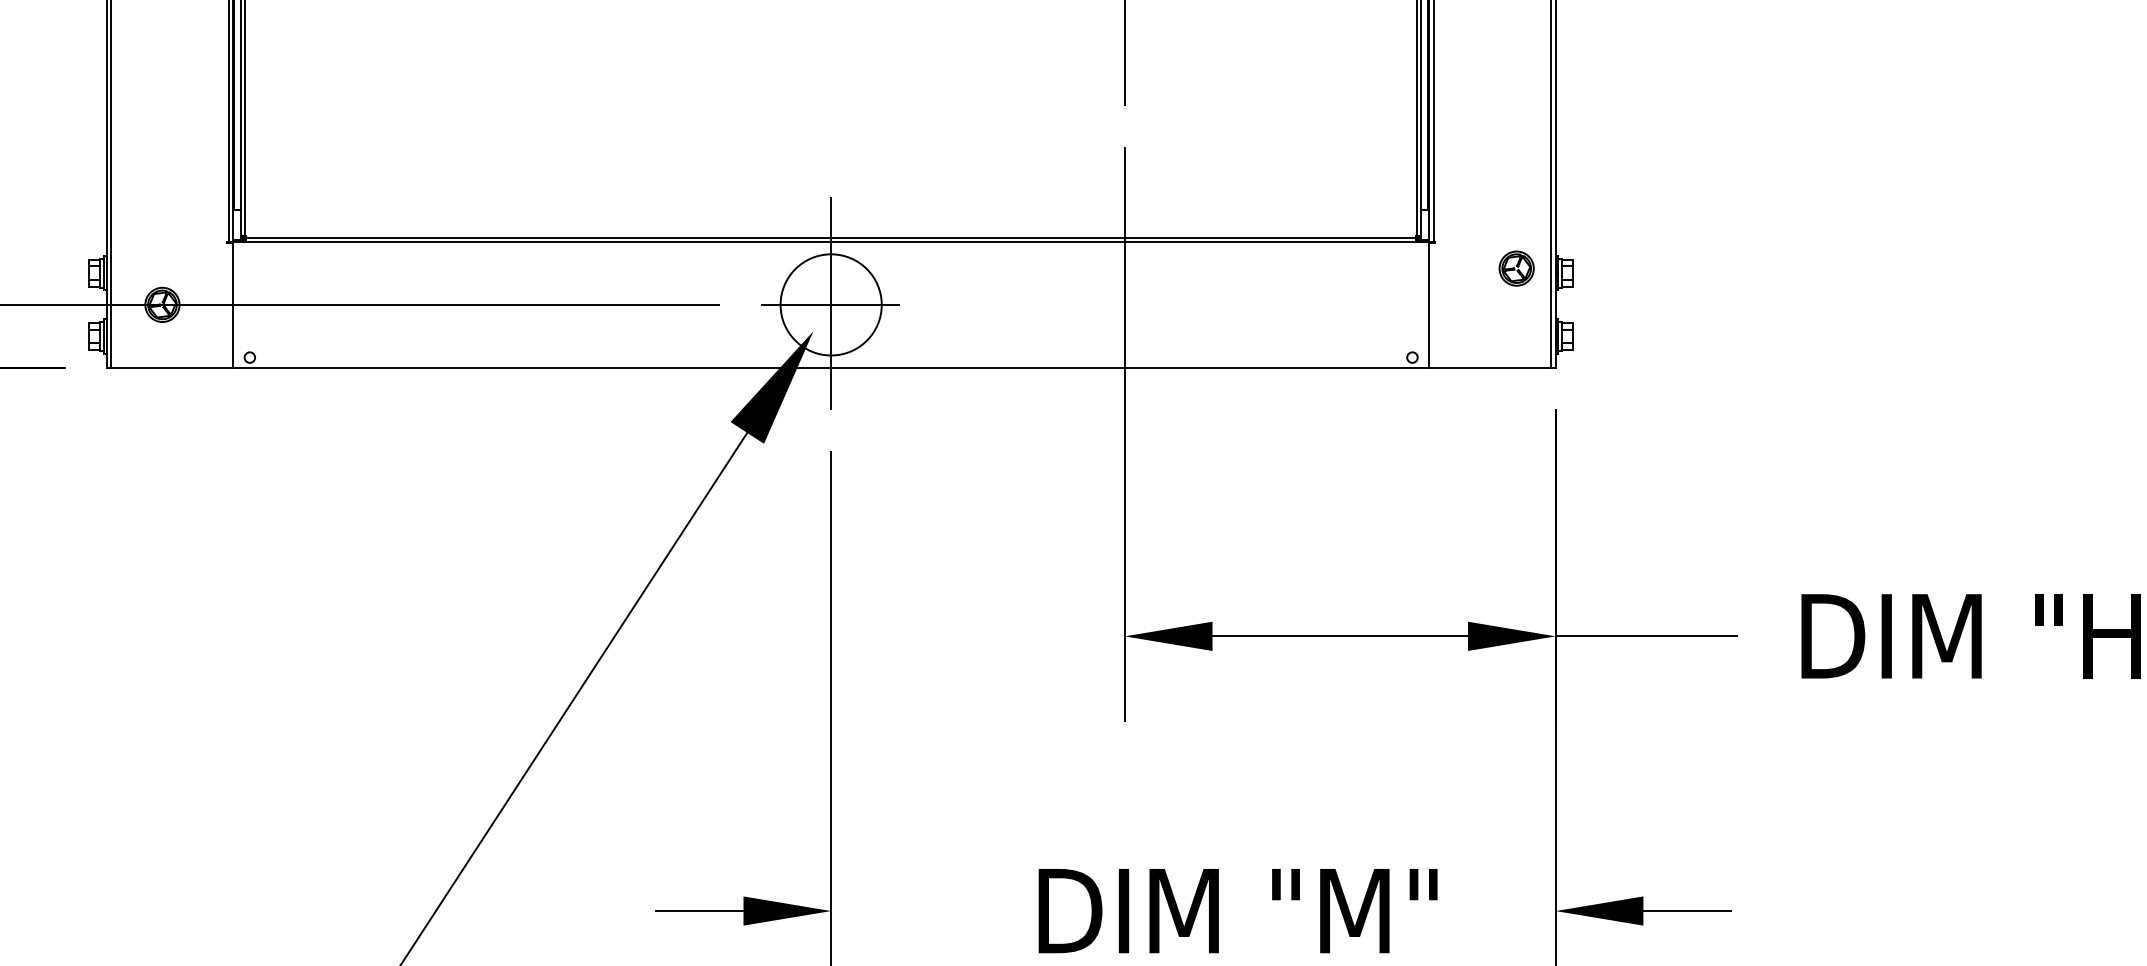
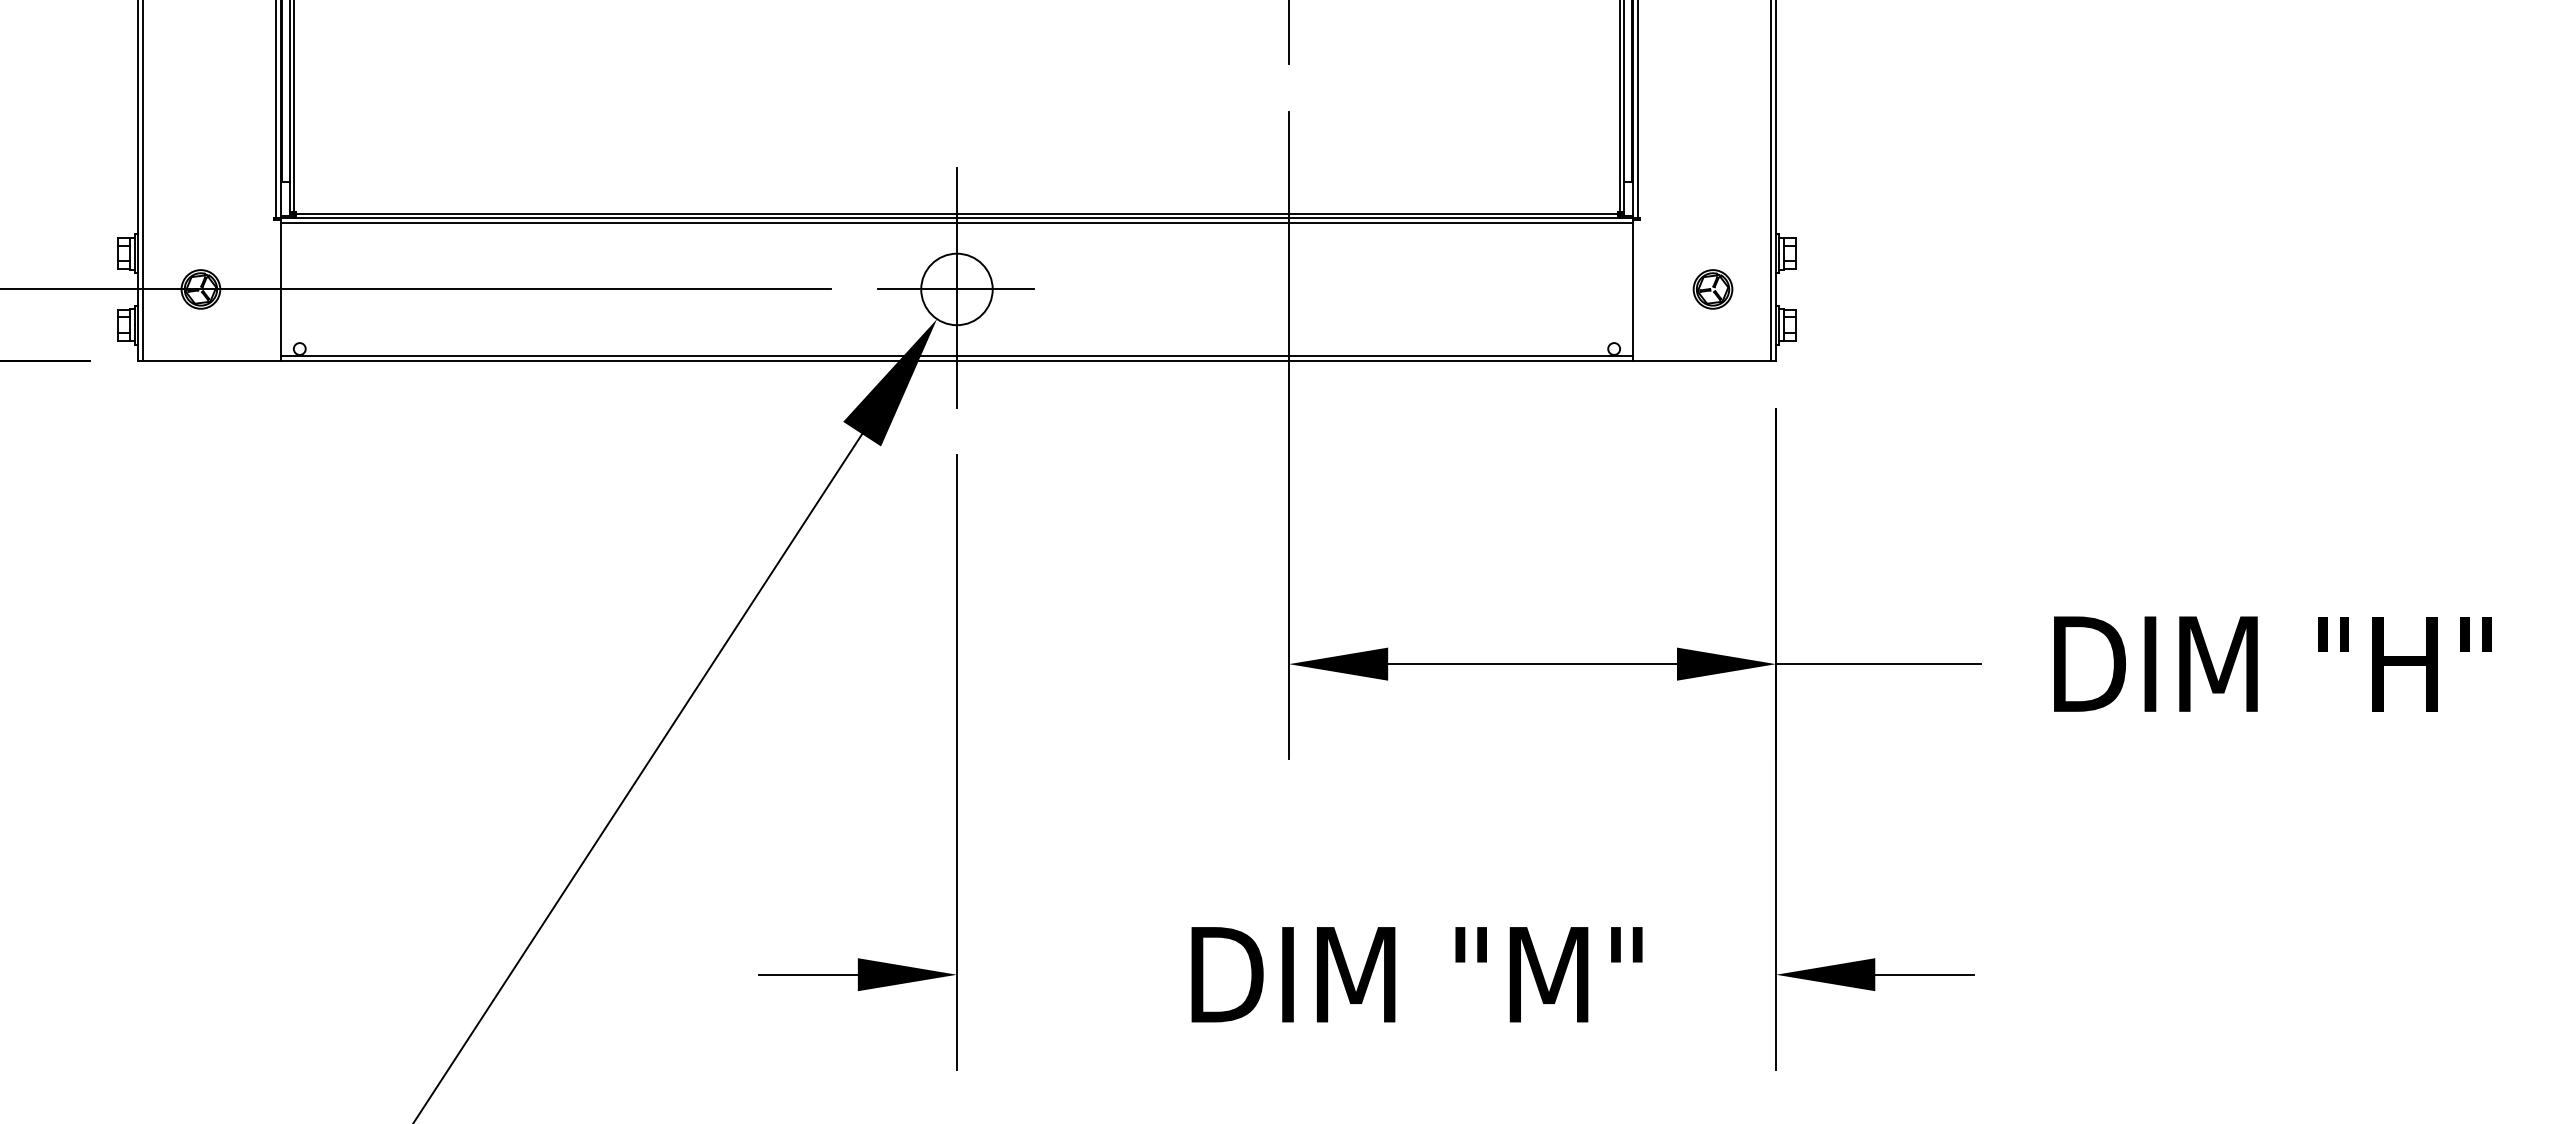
line: (830, 245) -> (956, 222), added
part: (1516, 268) -> (1712, 289), moved
circle: (830, 304) -> (956, 289), size x0.62
line: (830, 363) -> (956, 355), added

